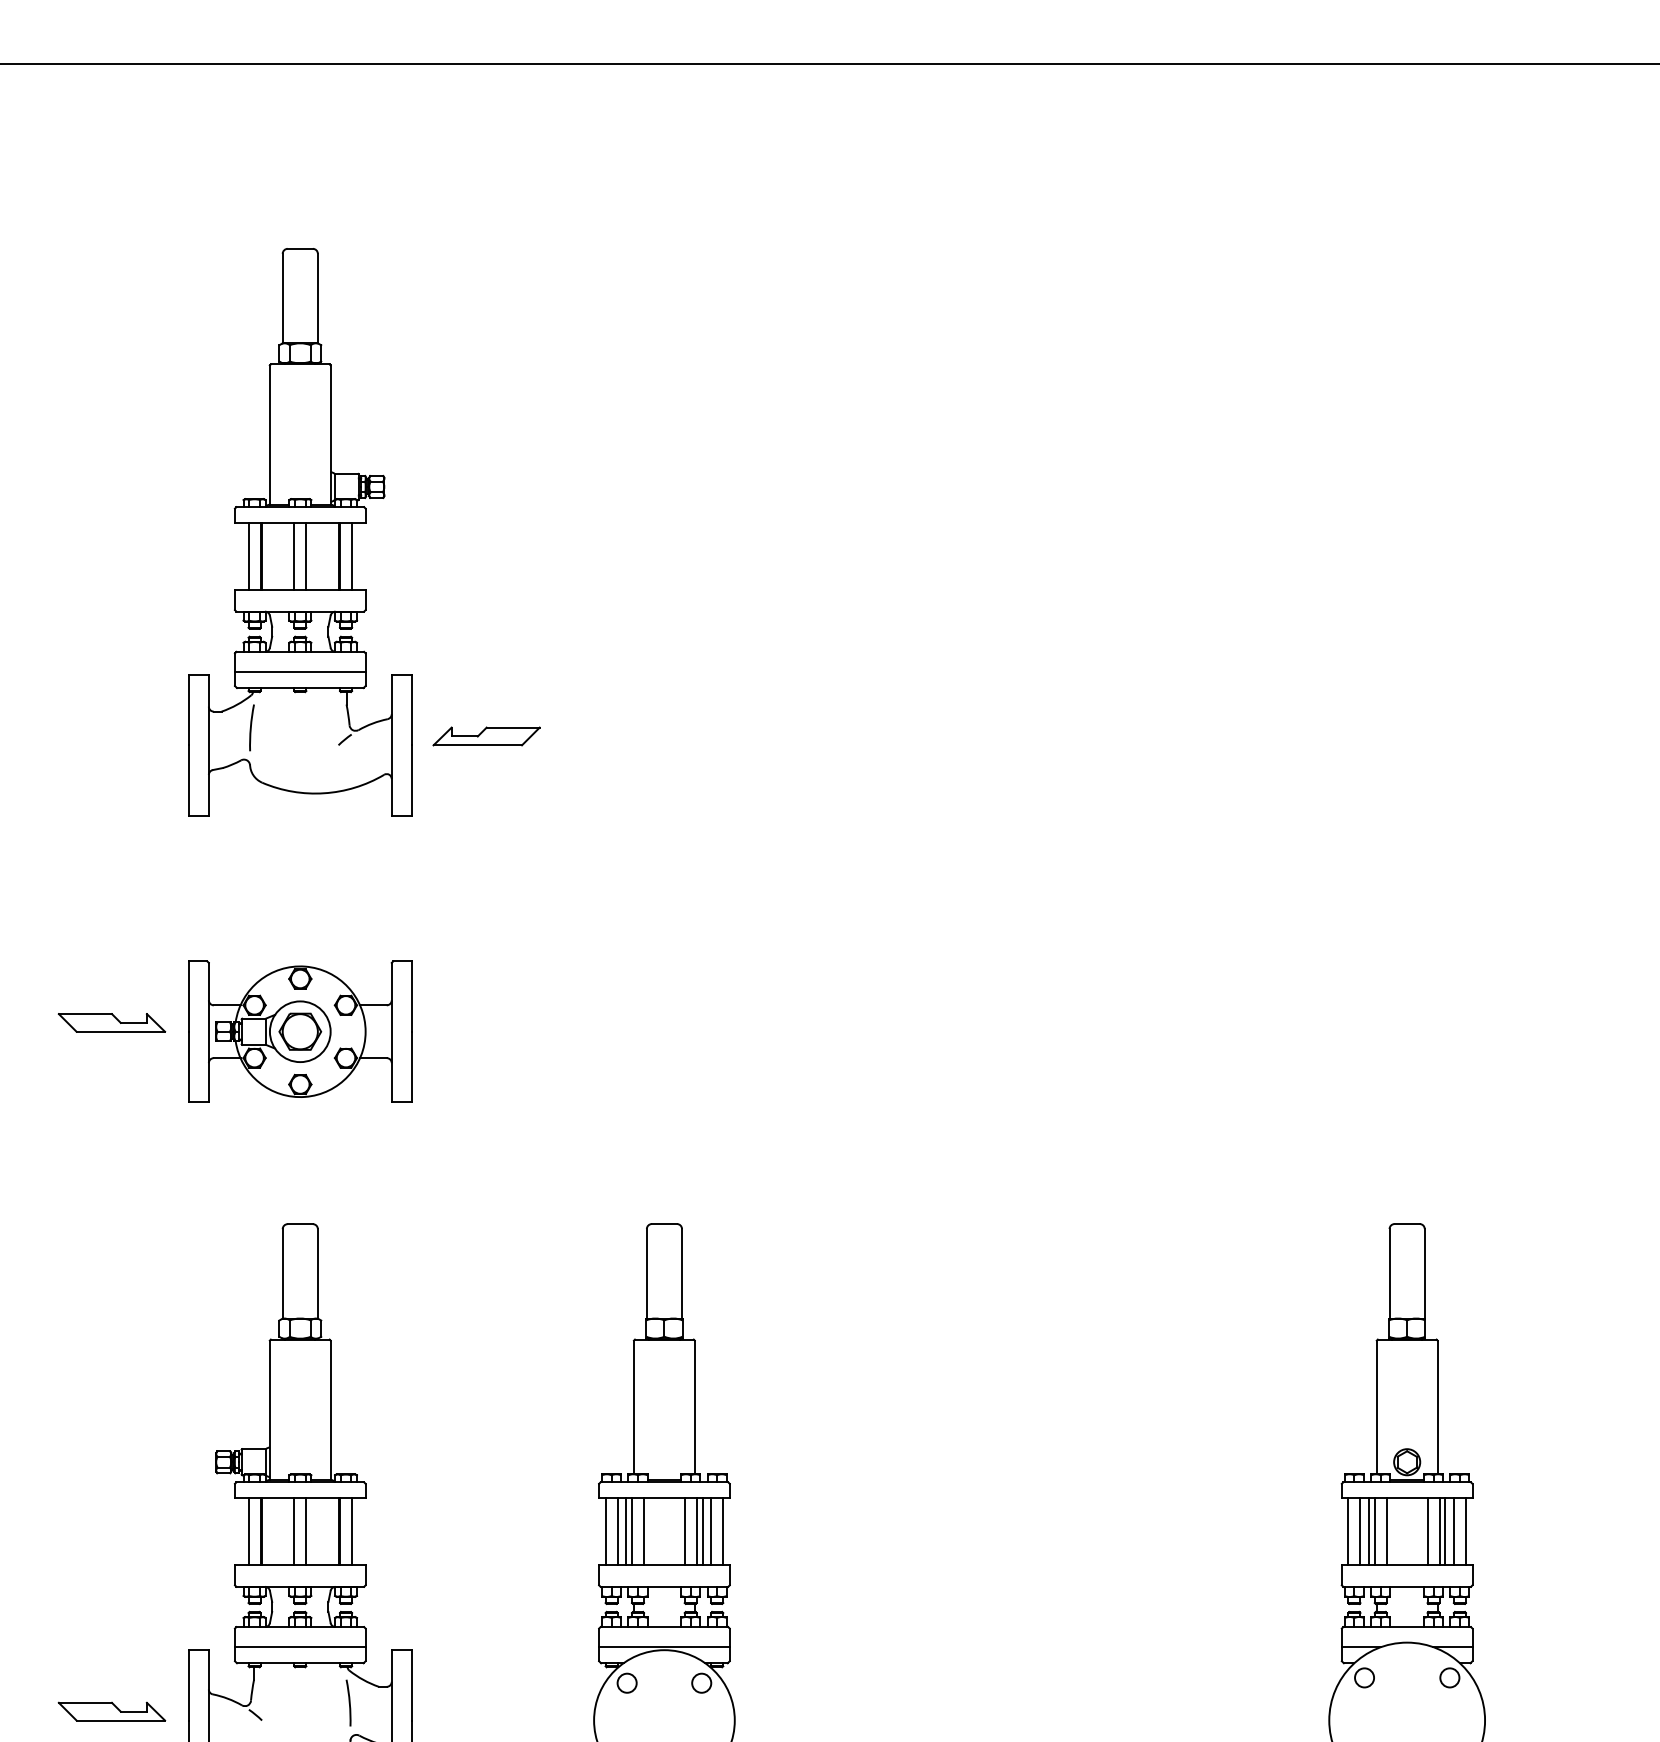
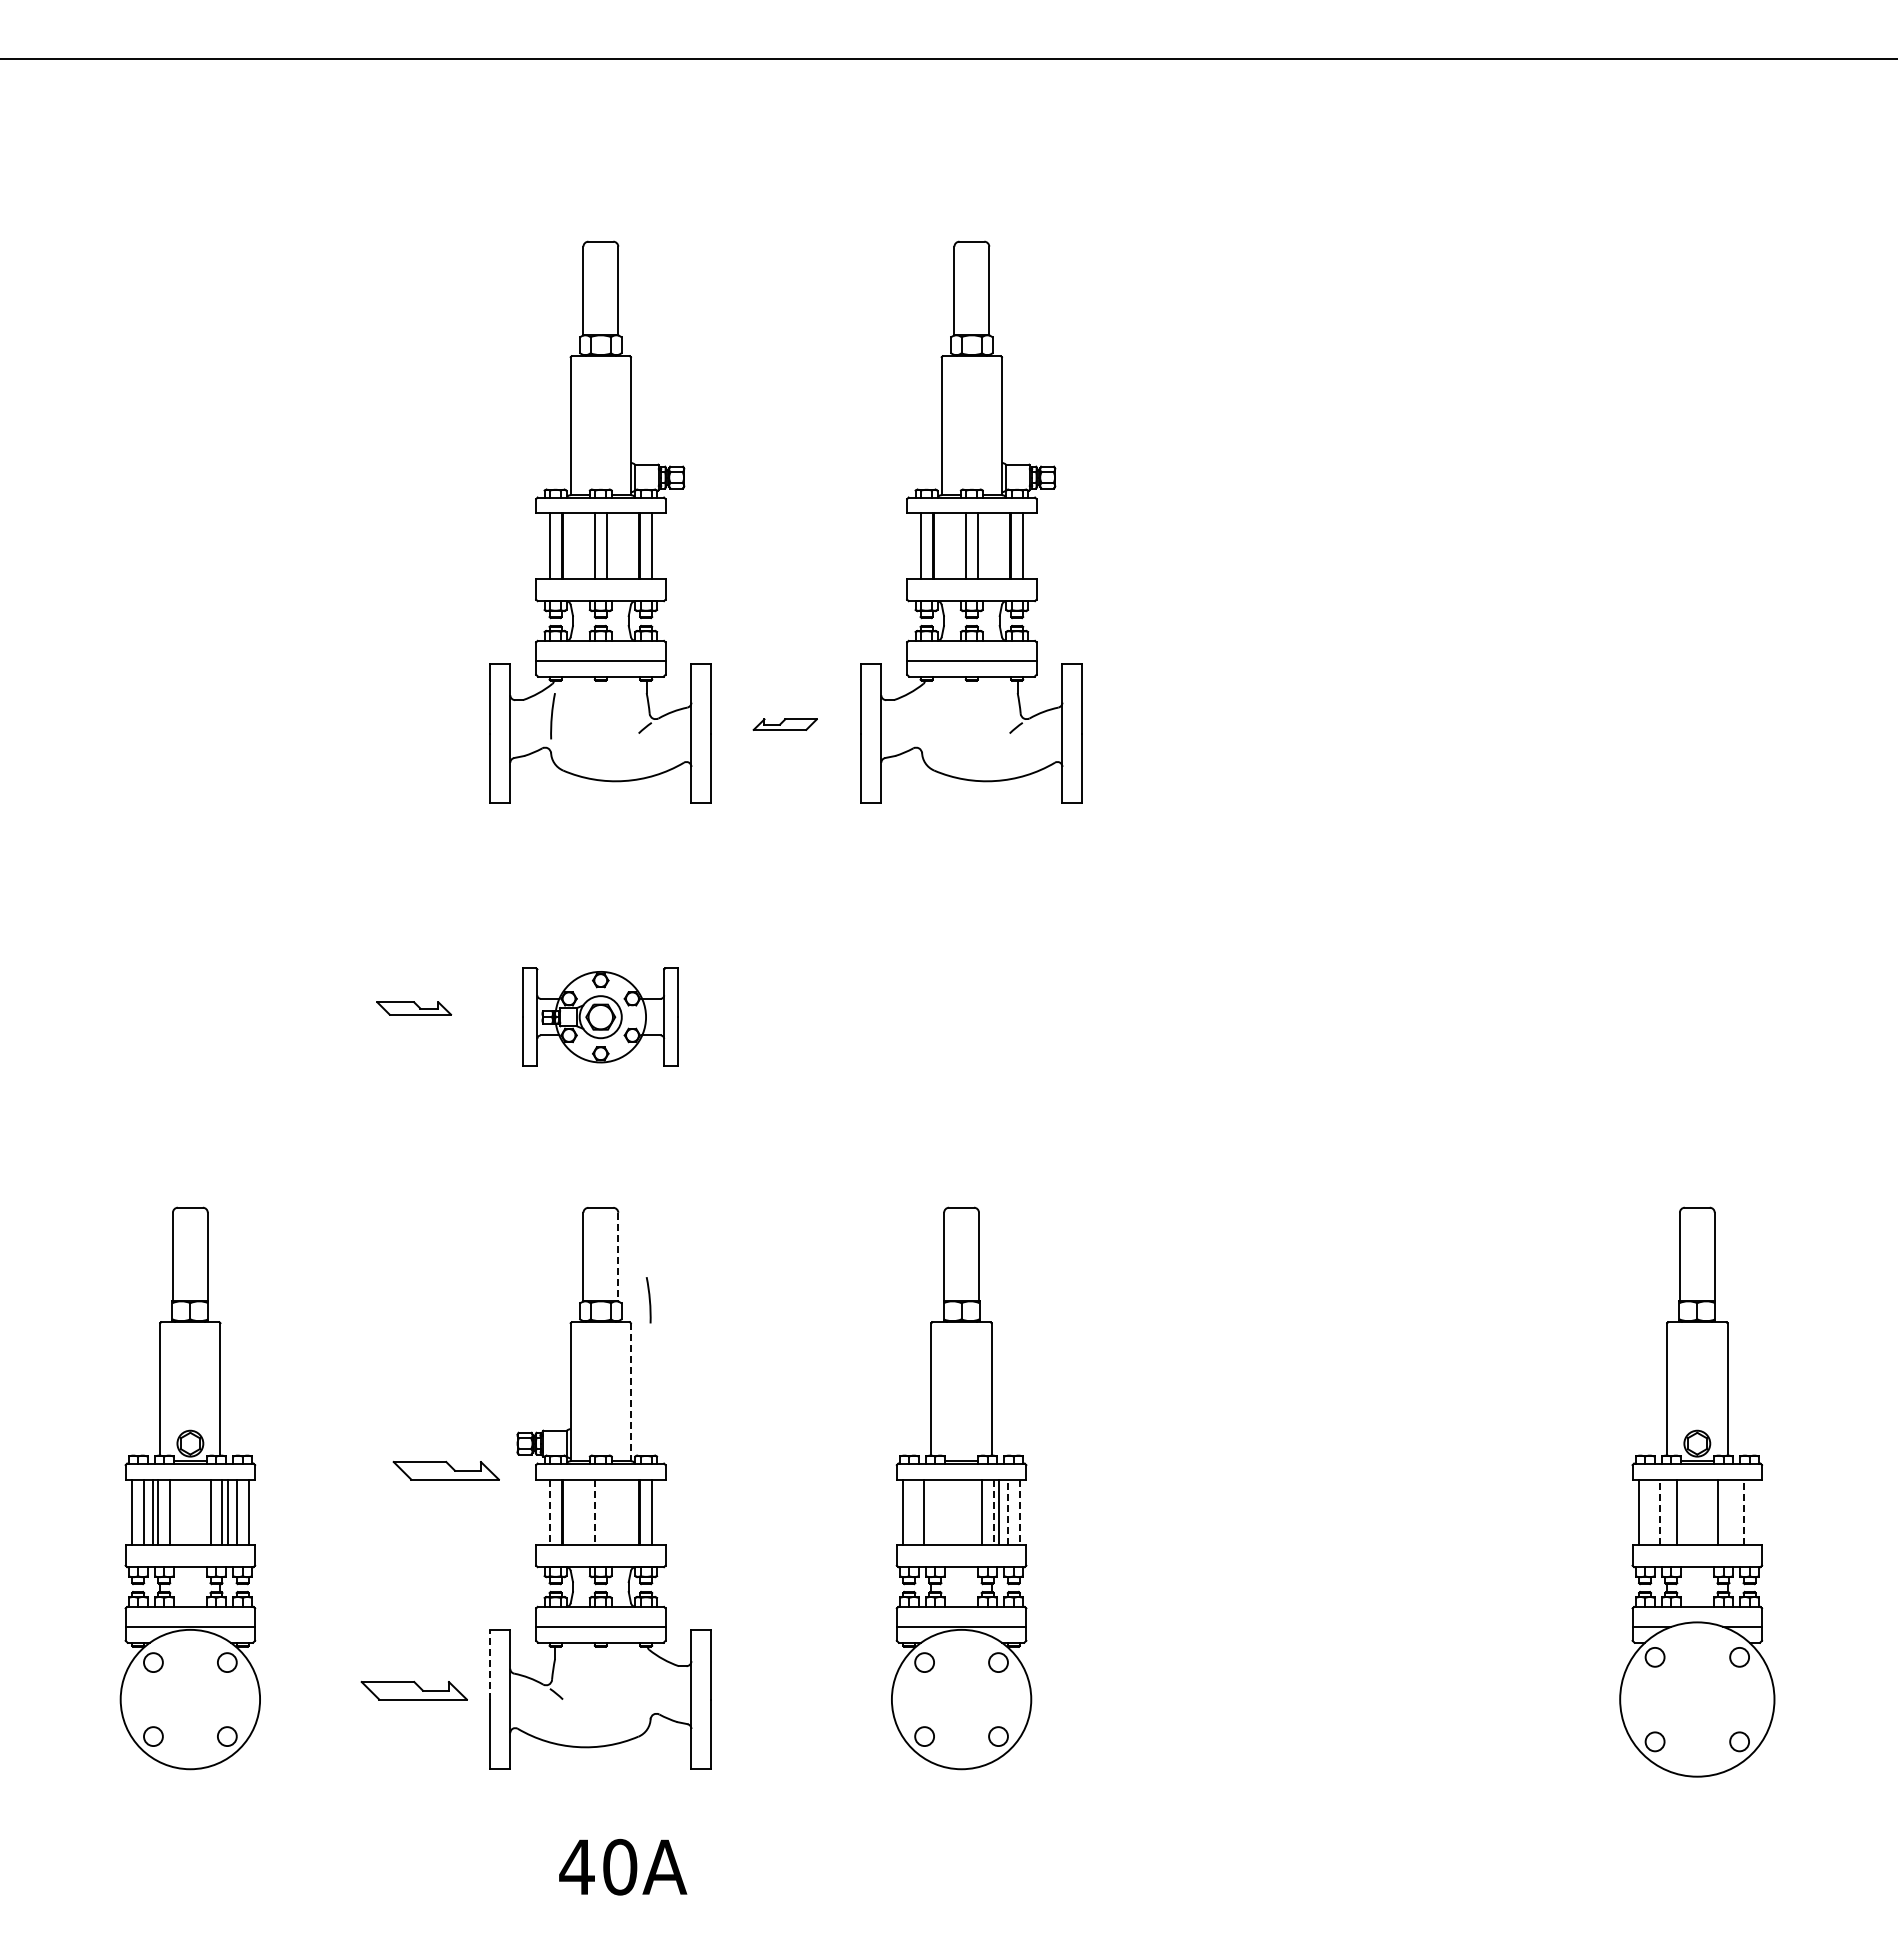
part: (674, 531) -> (971, 521), added
part: (485, 736) -> (784, 724), size x0.6
part: (111, 1022) -> (413, 1008), size x0.7
part: (299, 1030) -> (600, 1016), size x0.7
line: (318, 1274) -> (618, 1257), solid -> dashed
line: (330, 1410) -> (630, 1392), solid -> dashed
part: (143, 1489) -> (445, 1470), added
line: (248, 1531) -> (549, 1512), solid -> dashed
line: (293, 1531) -> (594, 1512), solid -> dashed
line: (305, 1531) -> (606, 1512), removed
line: (617, 1531) -> (915, 1512), removed
line: (632, 1531) -> (929, 1512), removed
line: (644, 1531) -> (941, 1512), removed
line: (696, 1531) -> (993, 1512), solid -> dashed
line: (710, 1531) -> (1007, 1512), solid -> dashed
line: (722, 1531) -> (1019, 1512), solid -> dashed
line: (1360, 1531) -> (1651, 1512), removed
line: (1368, 1531) -> (1659, 1512), solid -> dashed
line: (1375, 1531) -> (1665, 1512), removed
line: (1439, 1531) -> (1729, 1512), removed
line: (1445, 1531) -> (1735, 1512), removed
line: (1453, 1531) -> (1743, 1512), solid -> dashed
line: (1465, 1531) -> (1755, 1512), removed
line: (188, 1685) -> (490, 1664), solid -> dashed
arc: (348, 1702) -> (648, 1299), moved

